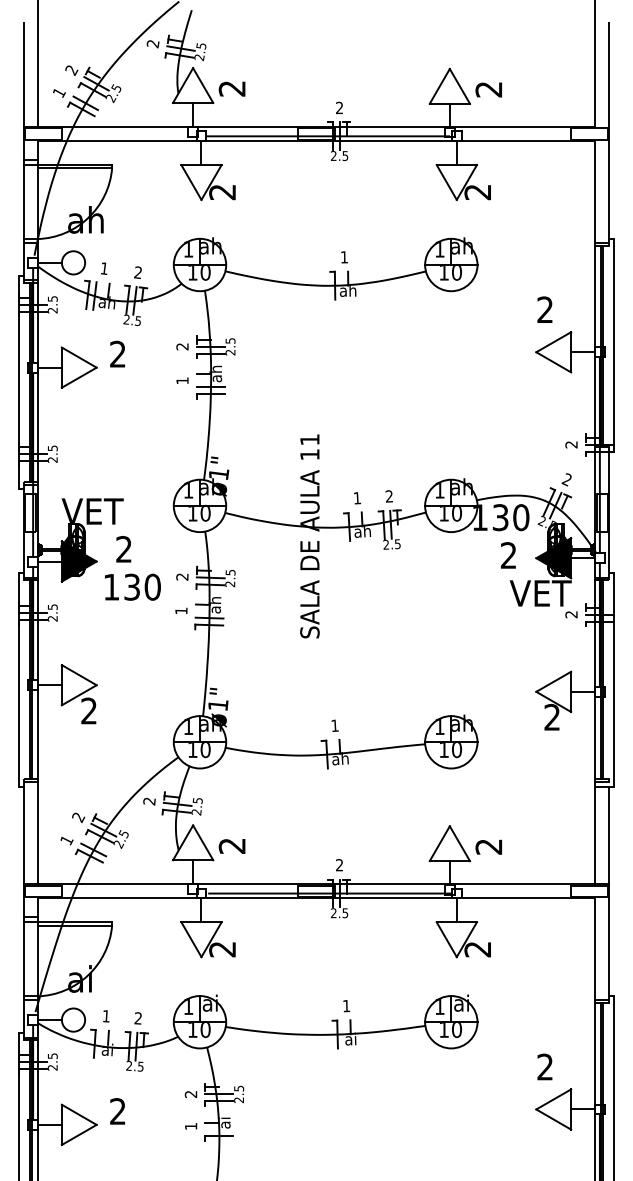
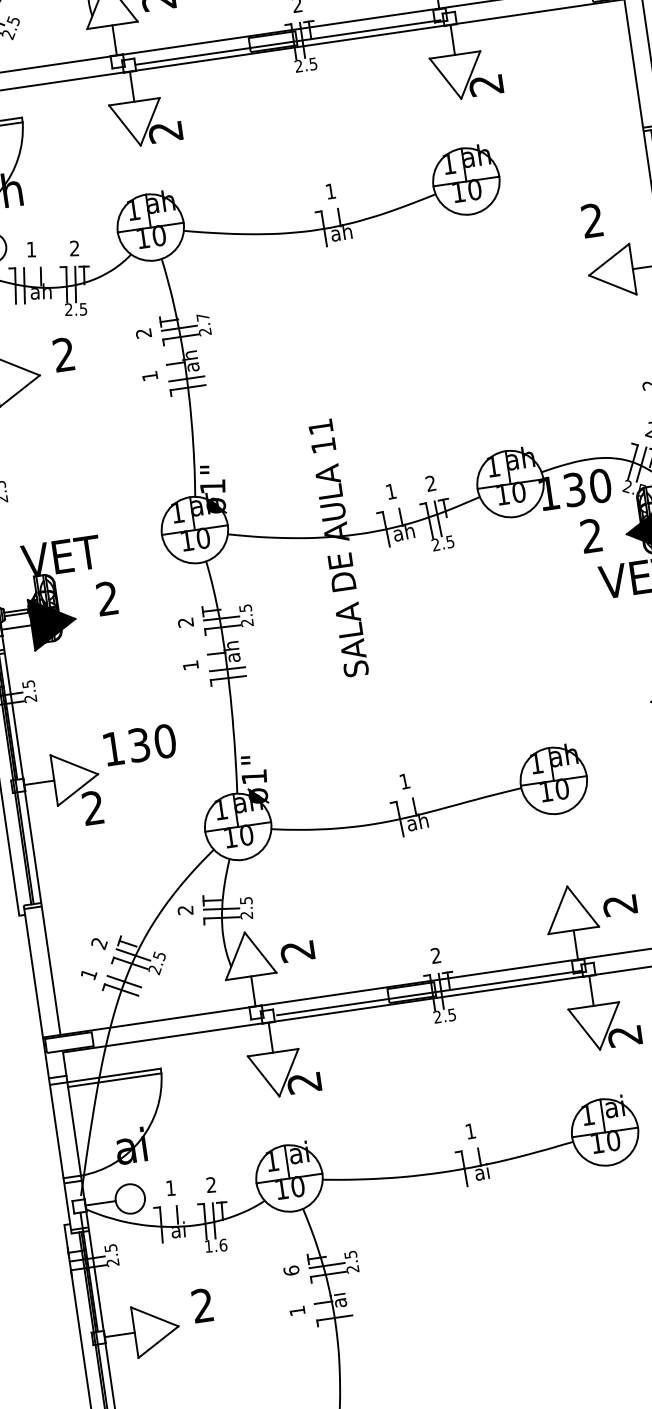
text: (230, 340) -> (202, 316), 2.5 -> 2.7
text: (132, 586) -> (139, 744), moved
text: (134, 1066) -> (215, 1246), 2.5 -> 1.6
text: (190, 1094) -> (290, 1270), 2 -> 6

